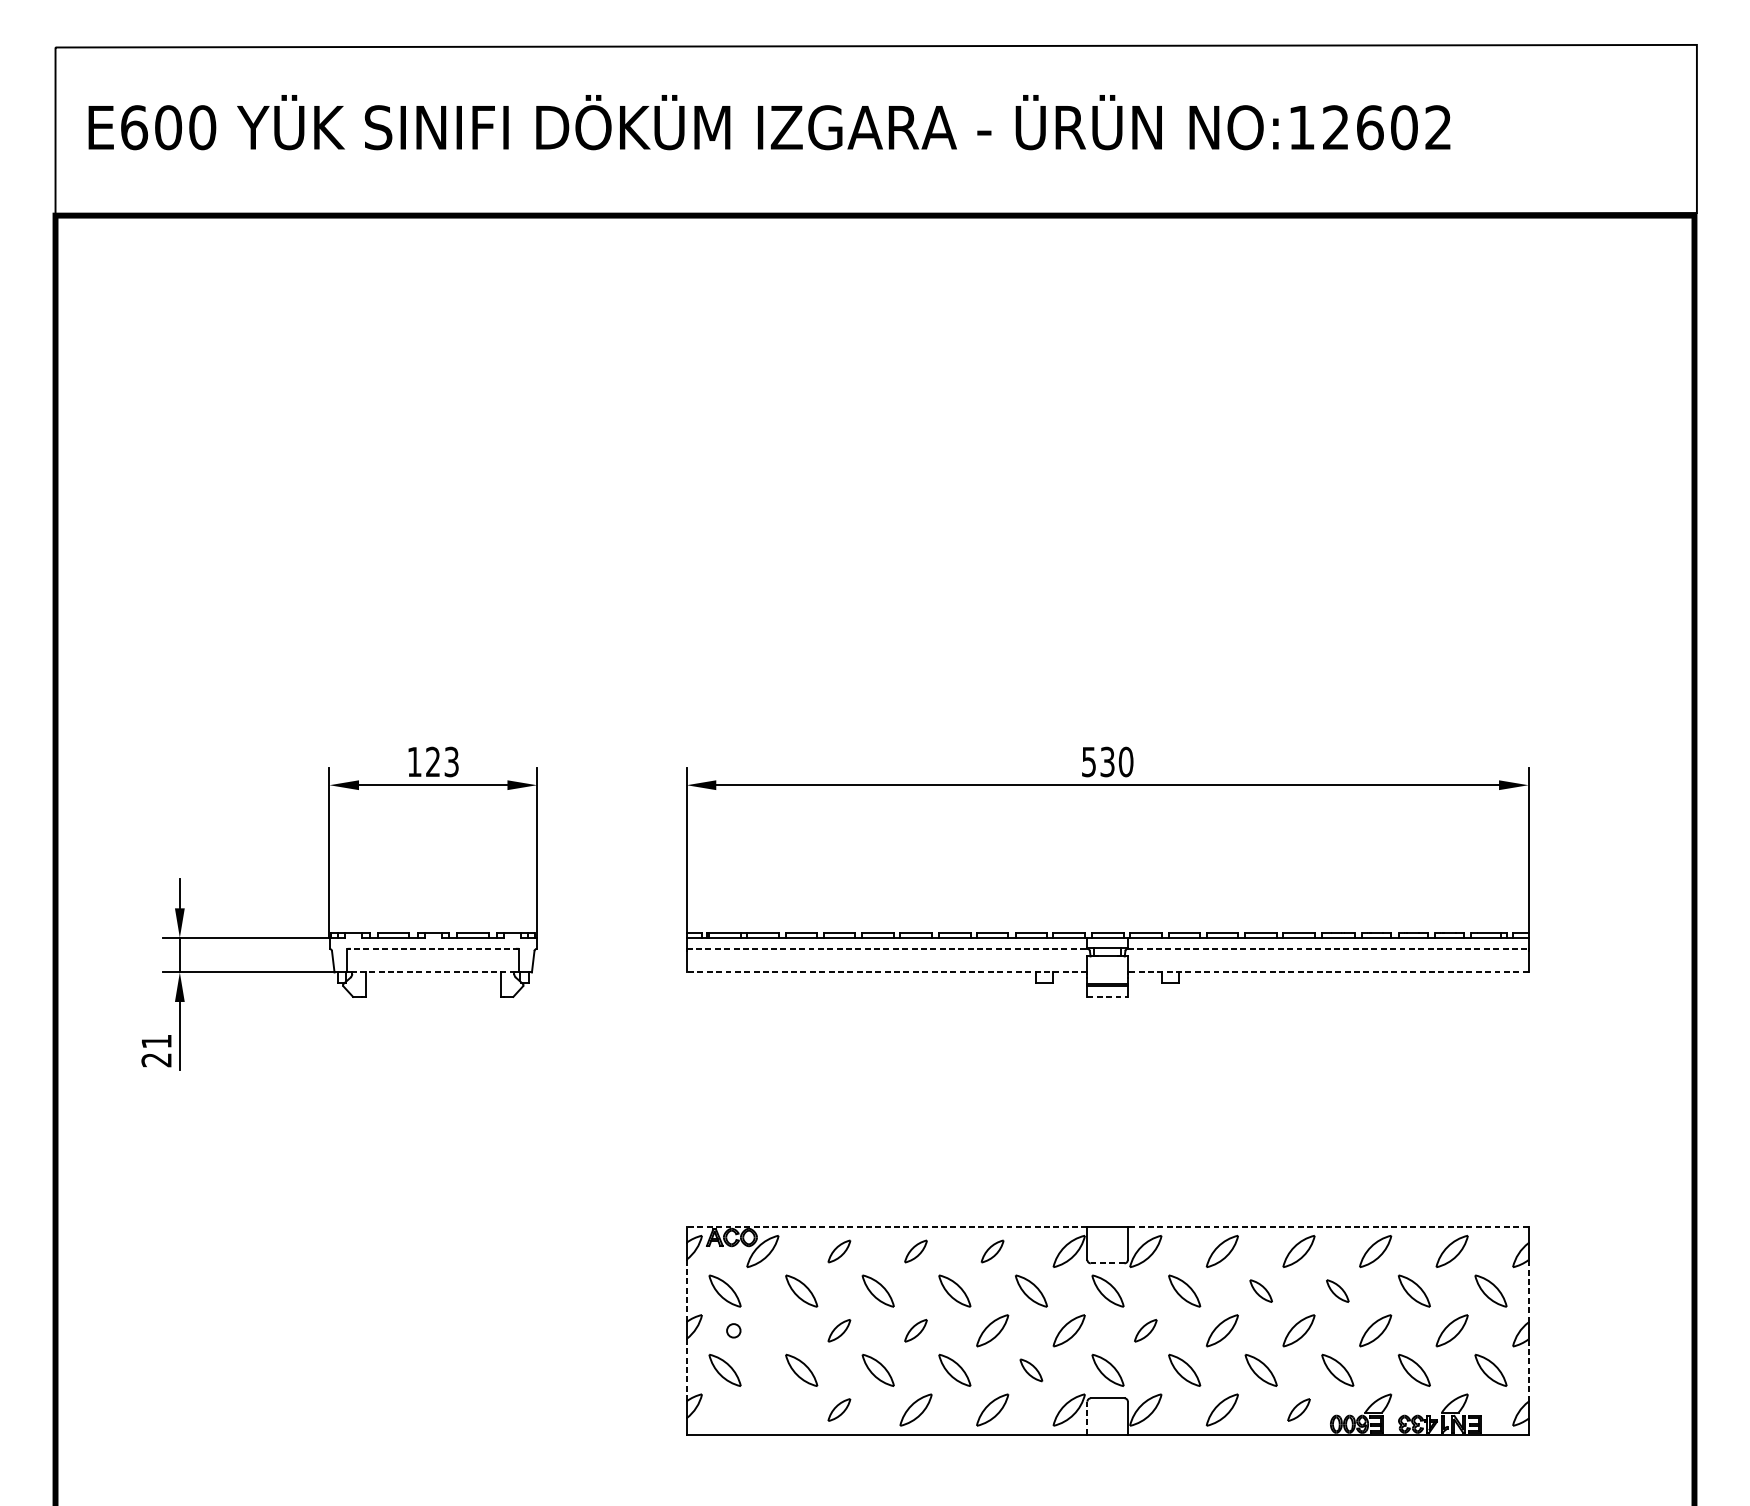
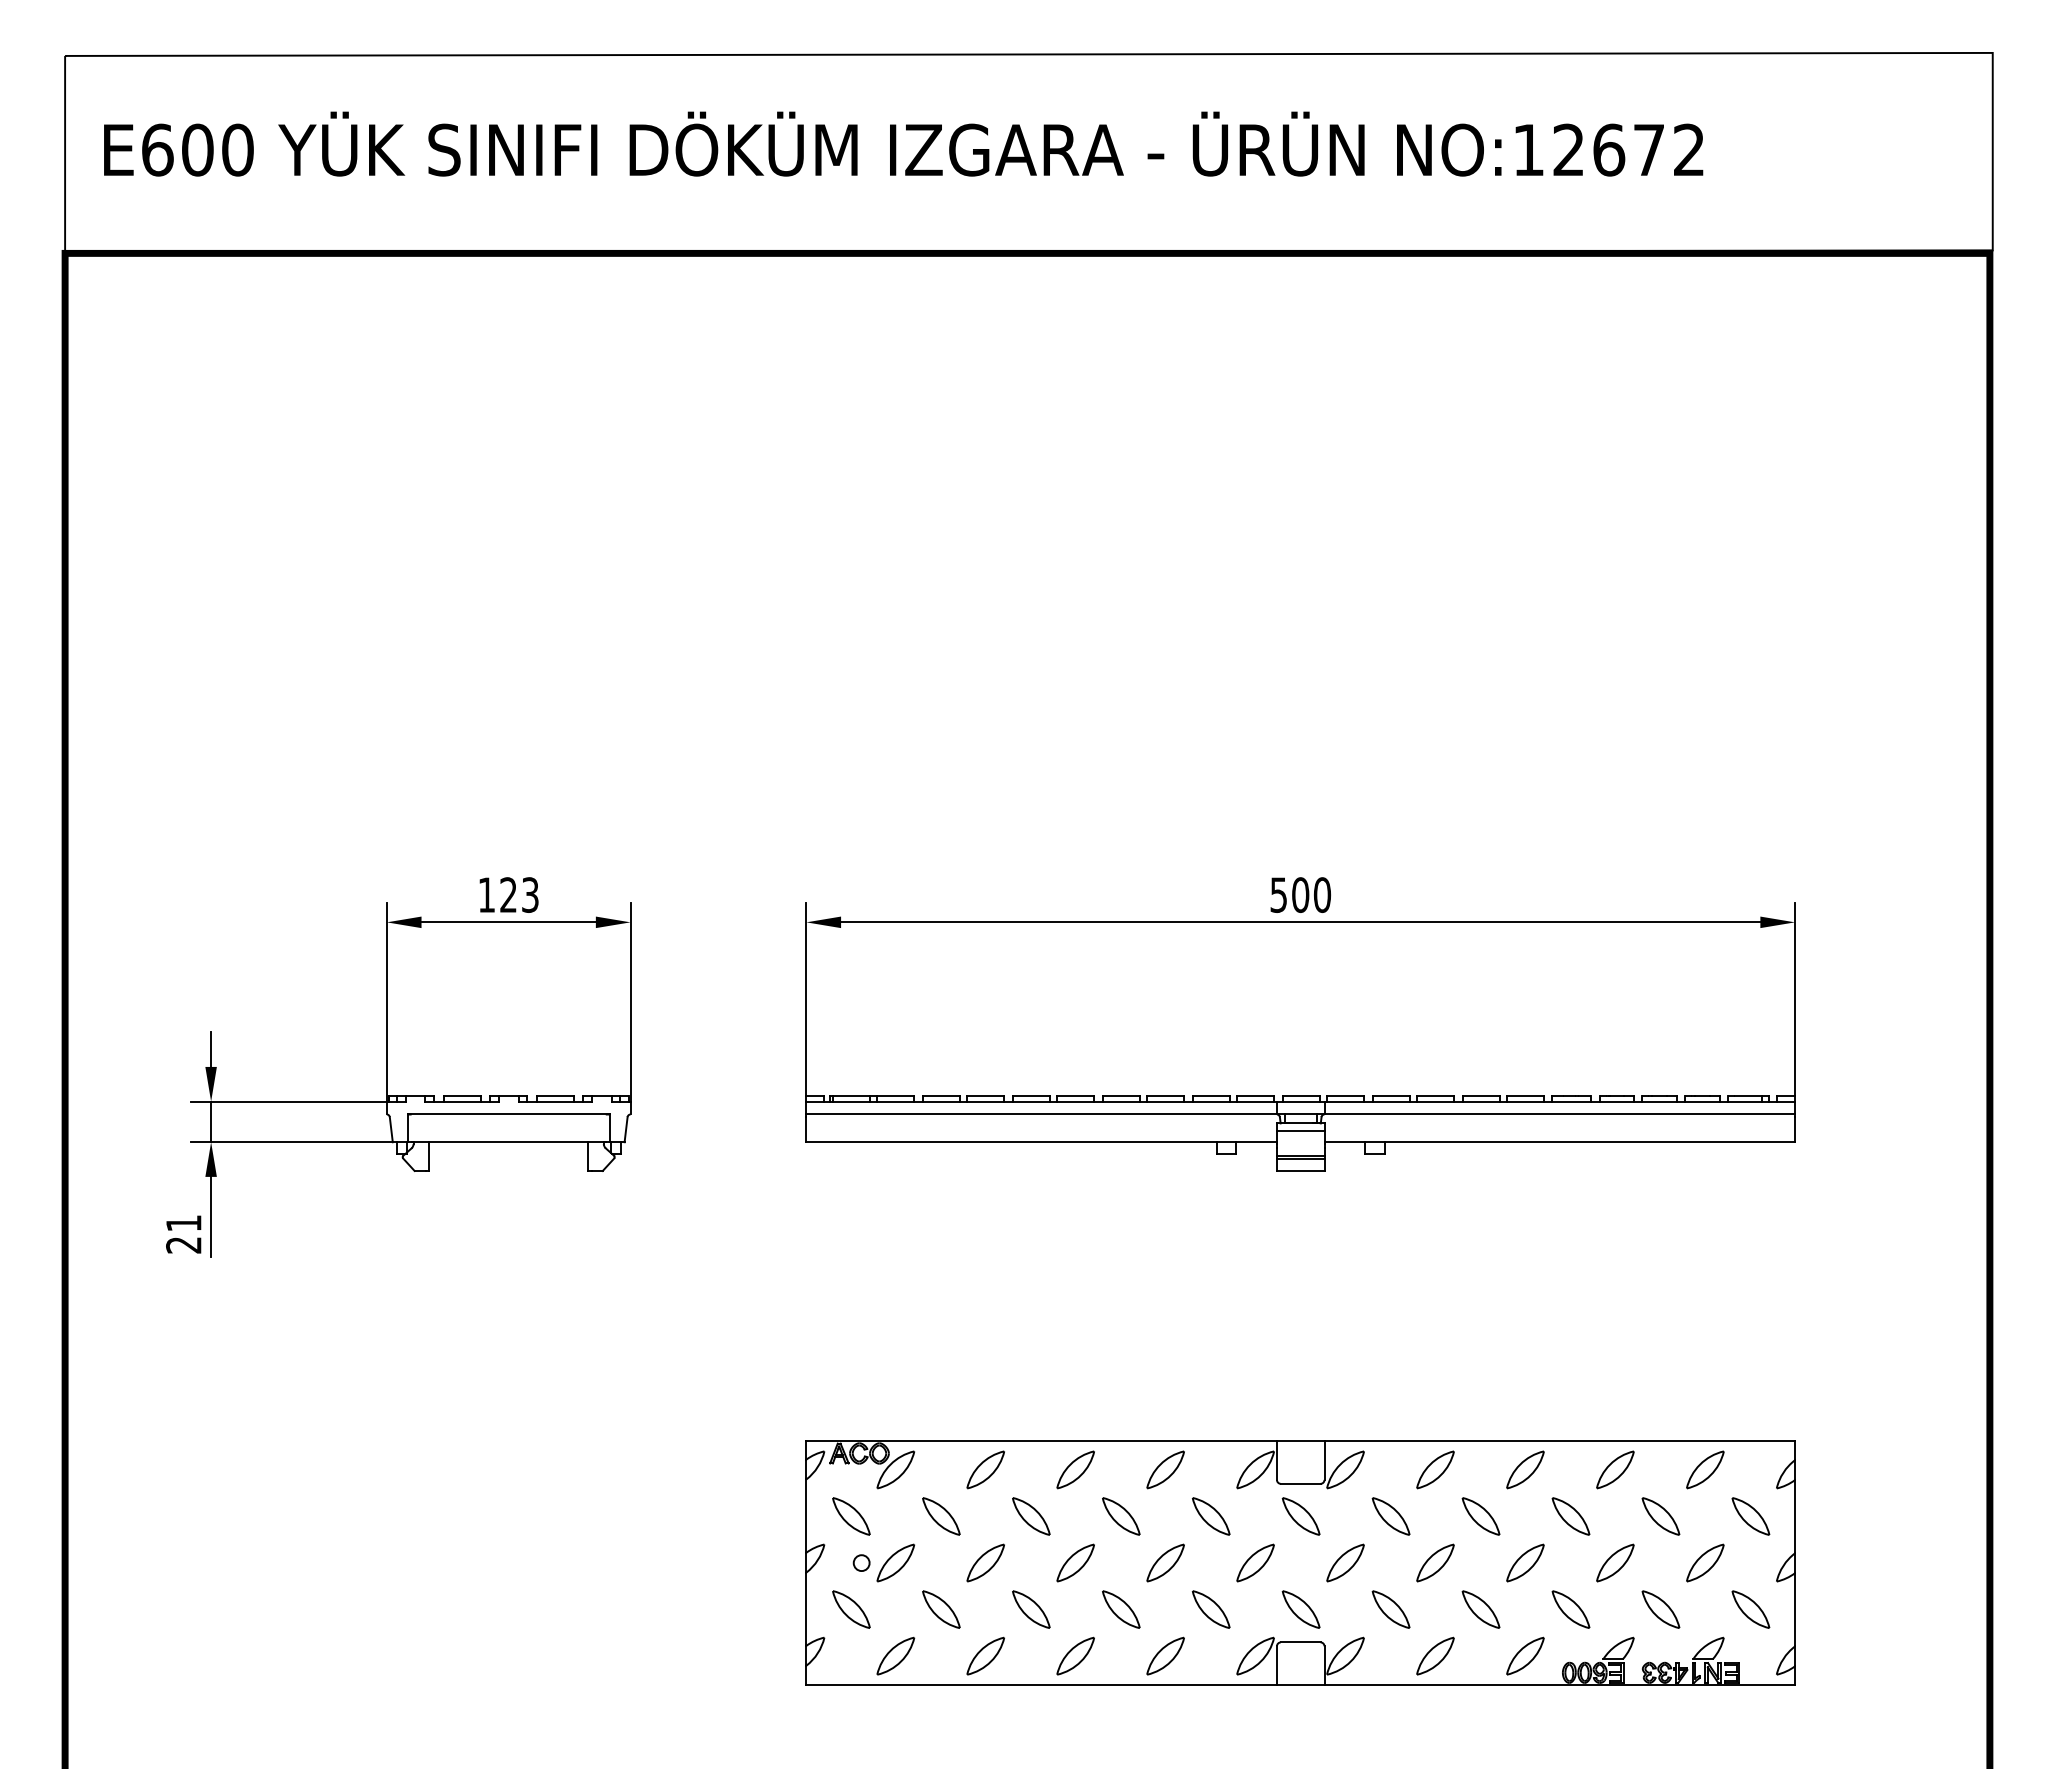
text: (1404, 127) -> (1649, 149), NO:12602 -> NO:12672
text: (1107, 761) -> (1300, 894), 530 -> 500
line: (433, 948) -> (508, 1114), dashed -> solid
line: (887, 948) -> (1042, 1114), dashed -> solid
line: (1328, 948) -> (1560, 1114), dashed -> solid
line: (1107, 963) -> (1300, 1131), added
line: (433, 972) -> (509, 1142), dashed -> solid
line: (886, 972) -> (1041, 1142), dashed -> solid
line: (1327, 972) -> (1559, 1142), dashed -> solid
line: (1107, 996) -> (1300, 1170), dashed -> solid
line: (886, 1227) -> (1041, 1441), dashed -> solid
line: (1327, 1227) -> (1559, 1441), dashed -> solid
part: (839, 1251) -> (985, 1469), size x1.43
part: (915, 1251) -> (1075, 1469), size x1.43
part: (992, 1251) -> (1165, 1469), size x1.43
line: (1107, 1263) -> (1300, 1483), dashed -> solid
line: (686, 1291) -> (806, 1516), dashed -> solid
part: (1260, 1291) -> (1480, 1516), size x1.43
part: (1337, 1291) -> (1570, 1516), size x1.43
line: (1528, 1291) -> (1795, 1516), dashed -> solid
part: (762, 1330) -> (895, 1562), added
part: (839, 1330) -> (985, 1562), size x1.43
part: (915, 1330) -> (1075, 1562), size x1.43
part: (1145, 1330) -> (1345, 1562), size x1.43
line: (686, 1370) -> (806, 1609), dashed -> solid
part: (1030, 1370) -> (1210, 1609), size x1.43
line: (1528, 1370) -> (1795, 1609), dashed -> solid
part: (762, 1409) -> (895, 1655), added
part: (839, 1409) -> (985, 1655), size x1.43
part: (1299, 1409) -> (1525, 1655), size x1.43
line: (1087, 1418) -> (1276, 1665), dashed -> solid

